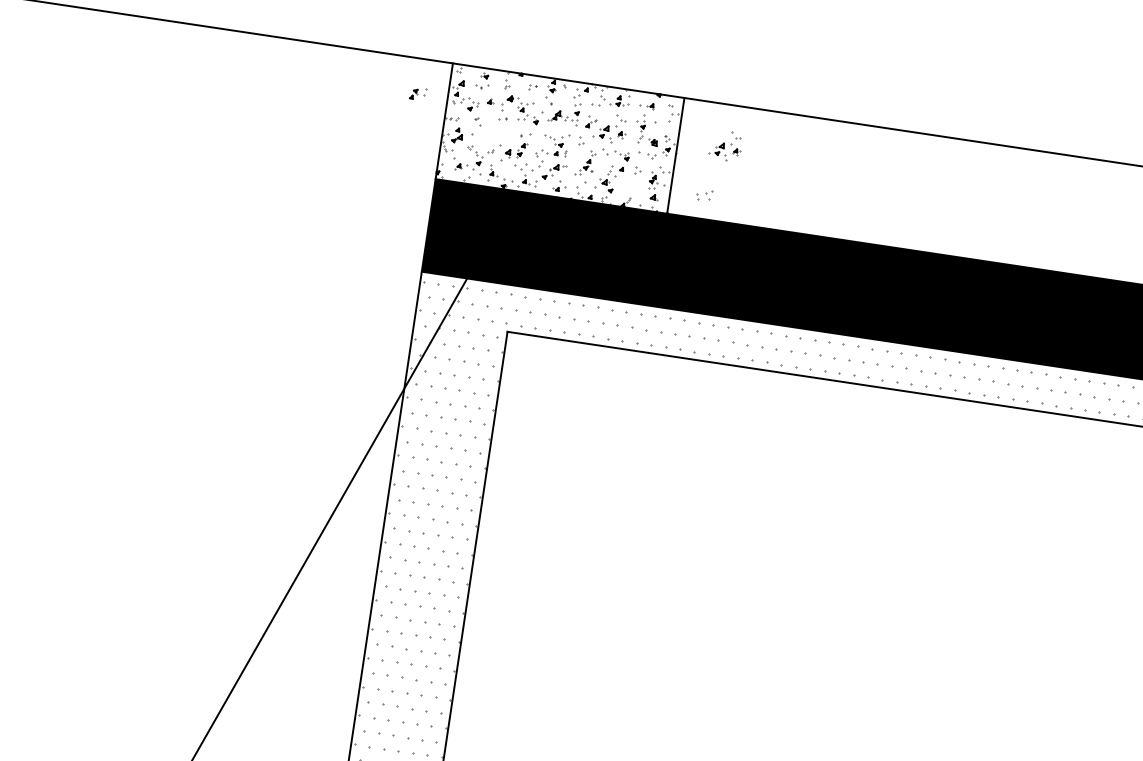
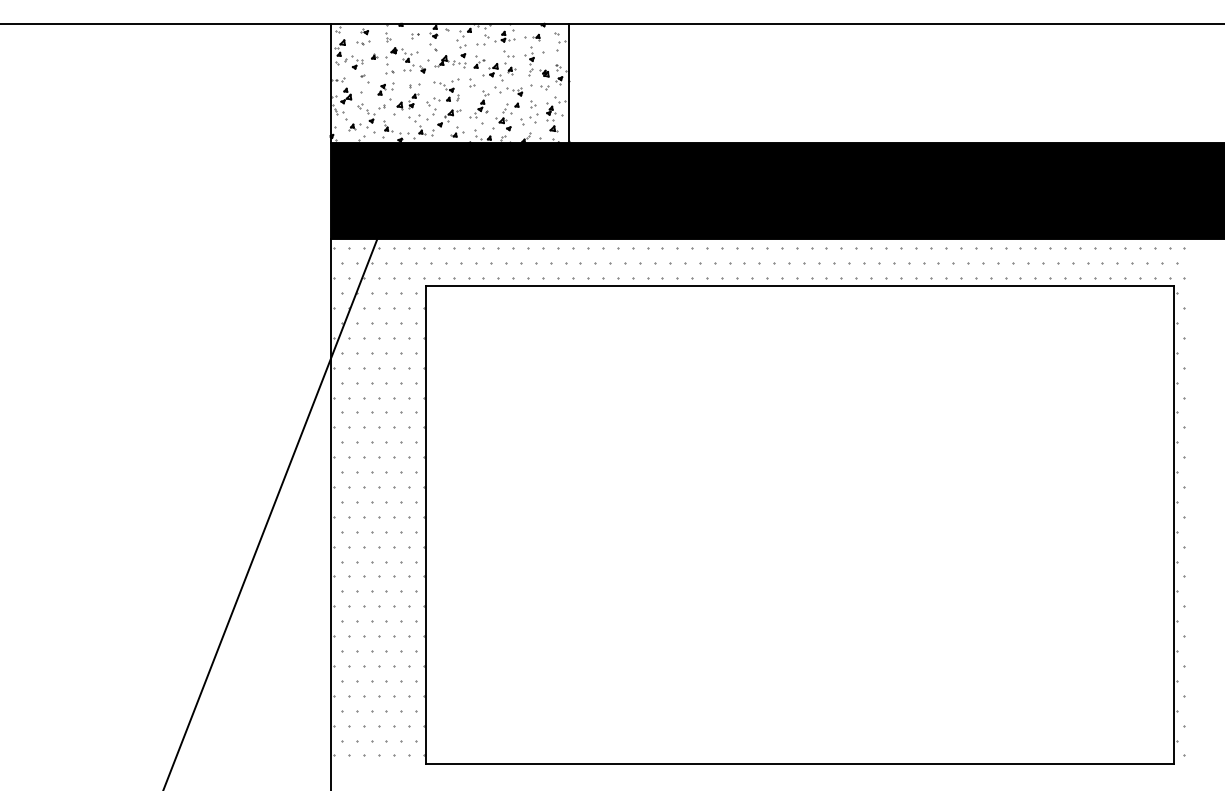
part: (417, 93) -> (385, 88), moved
part: (726, 145) -> (618, 65), removed
part: (704, 195) -> (529, 119), moved

